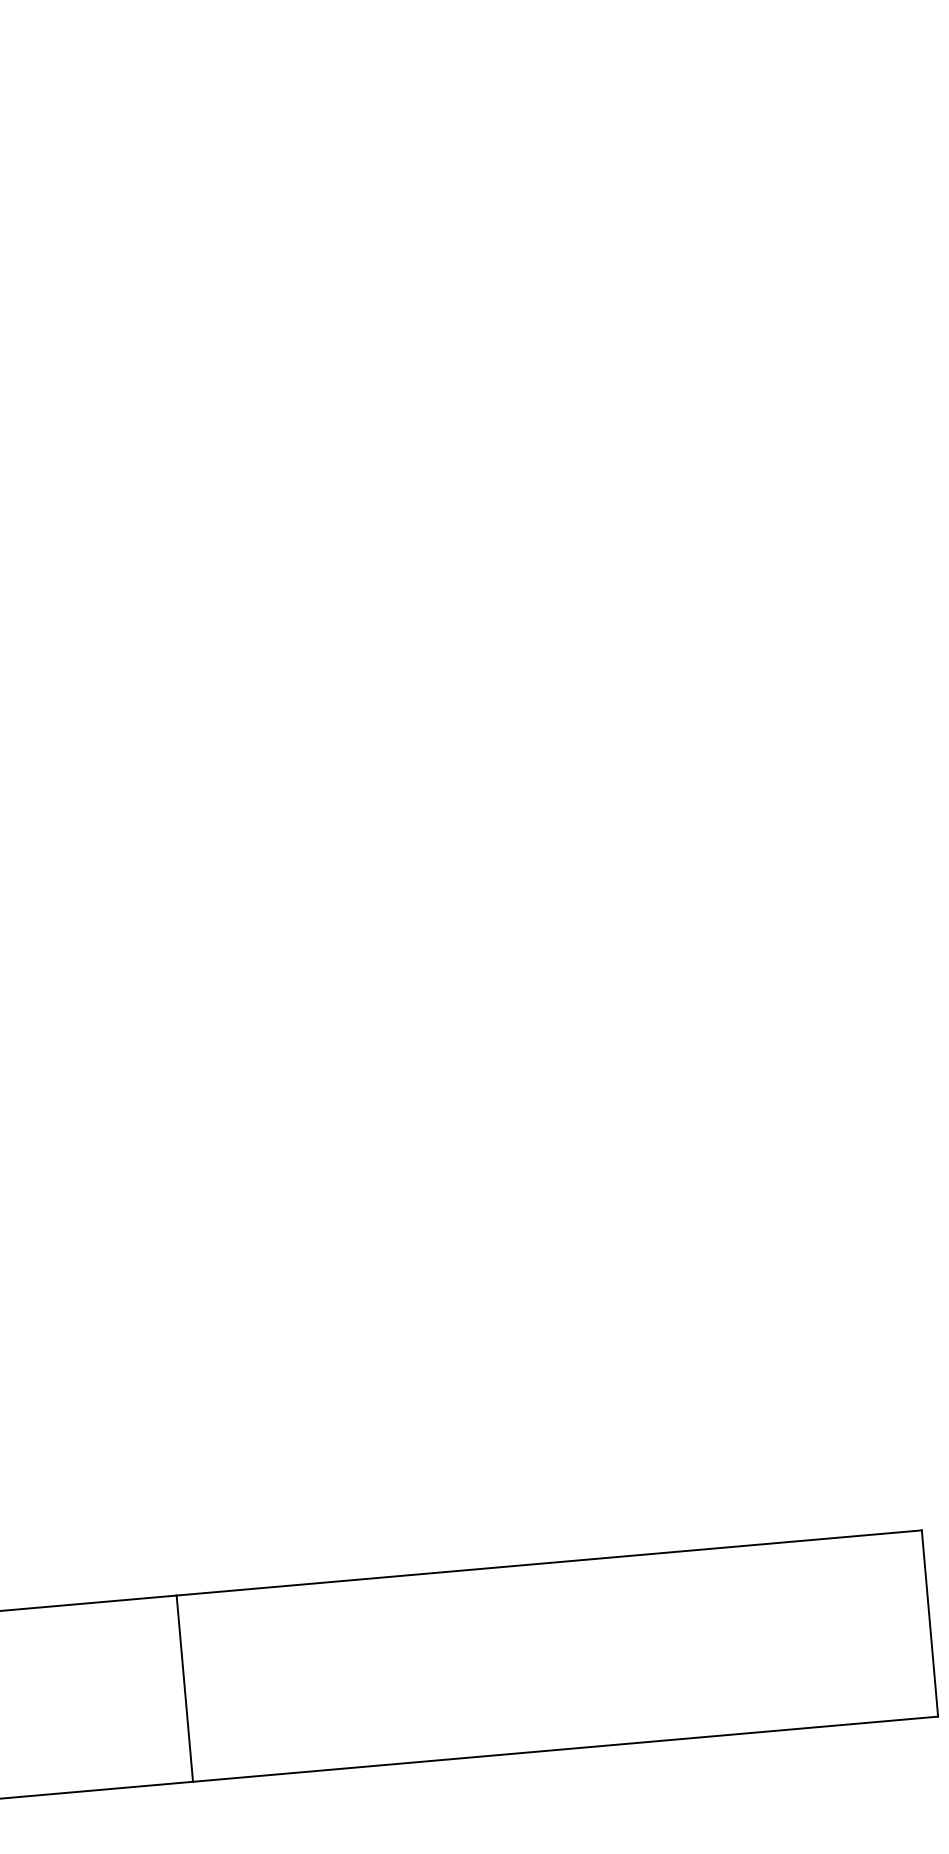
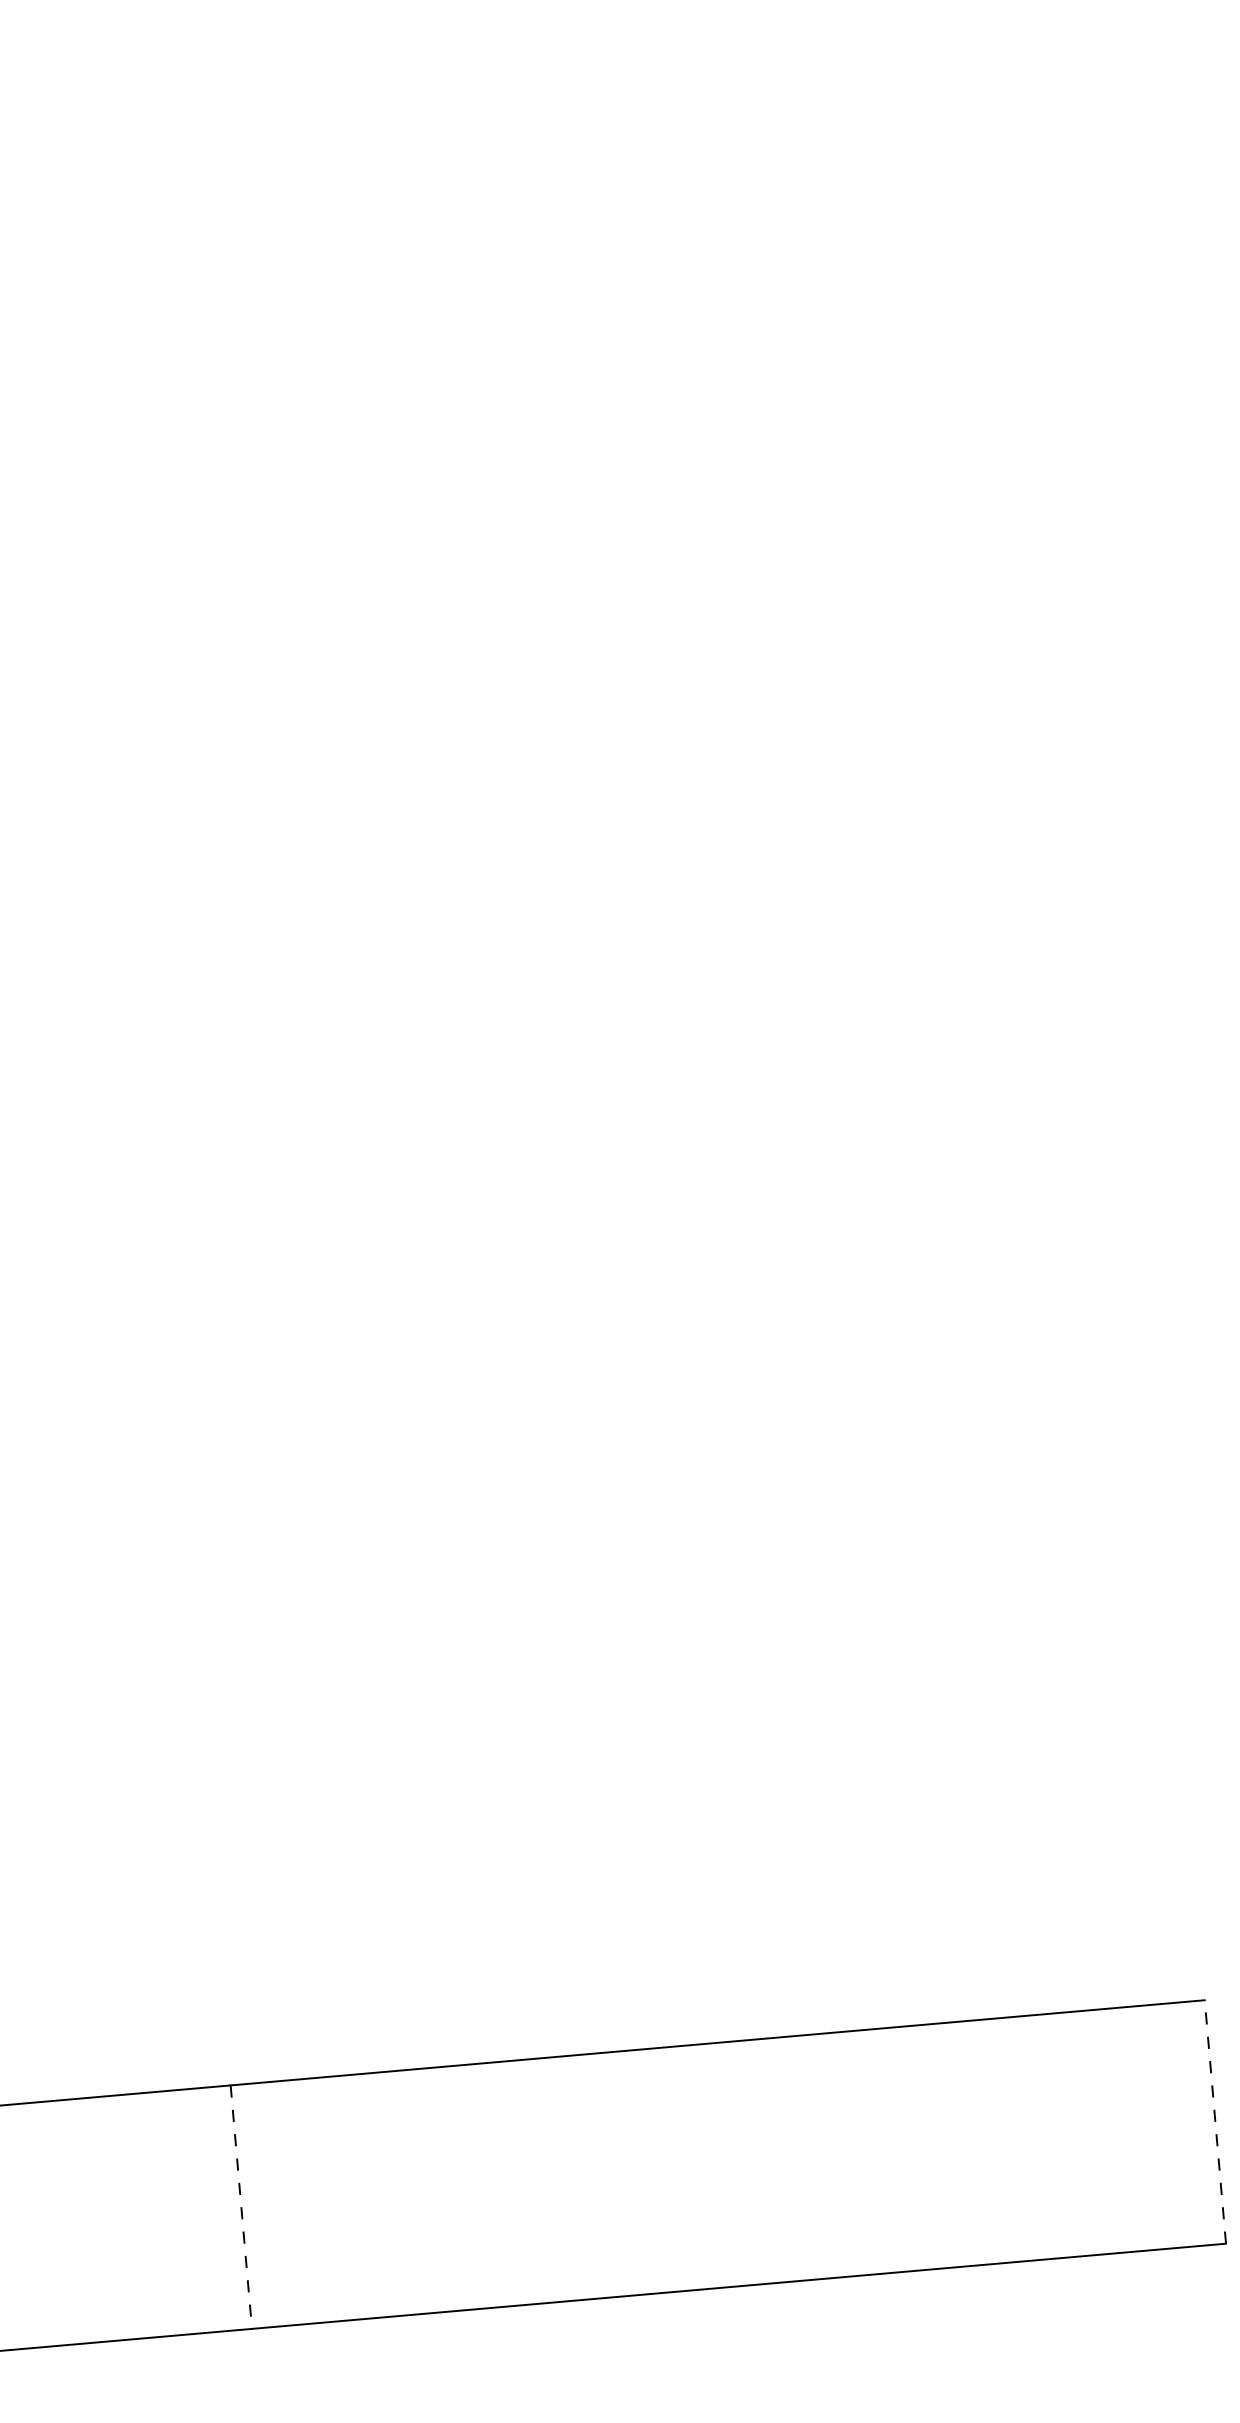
line: (930, 1623) -> (1215, 2121), solid -> dashed
line: (184, 1688) -> (241, 2207), solid -> dashed

